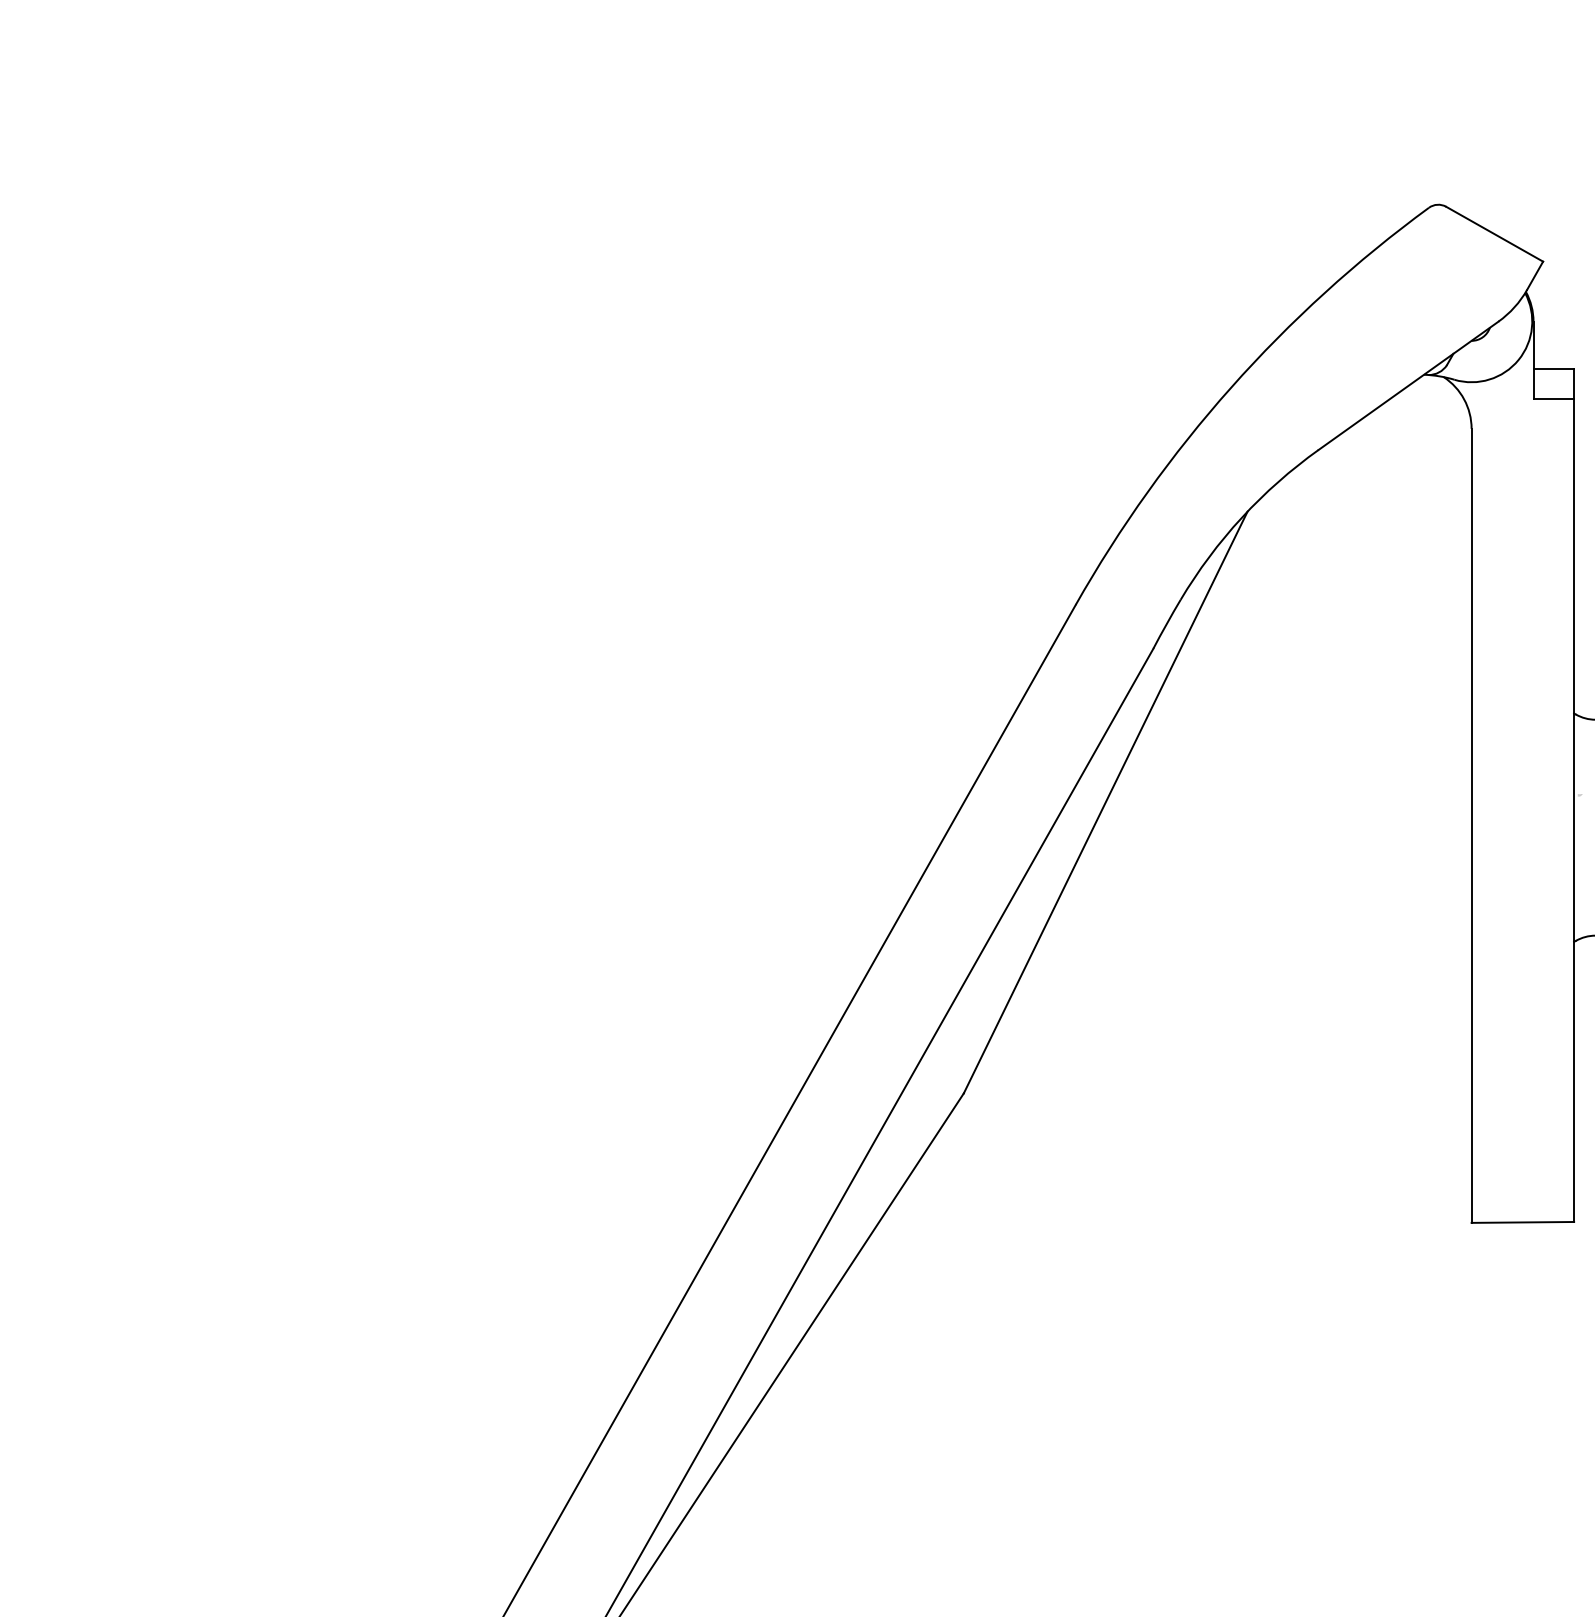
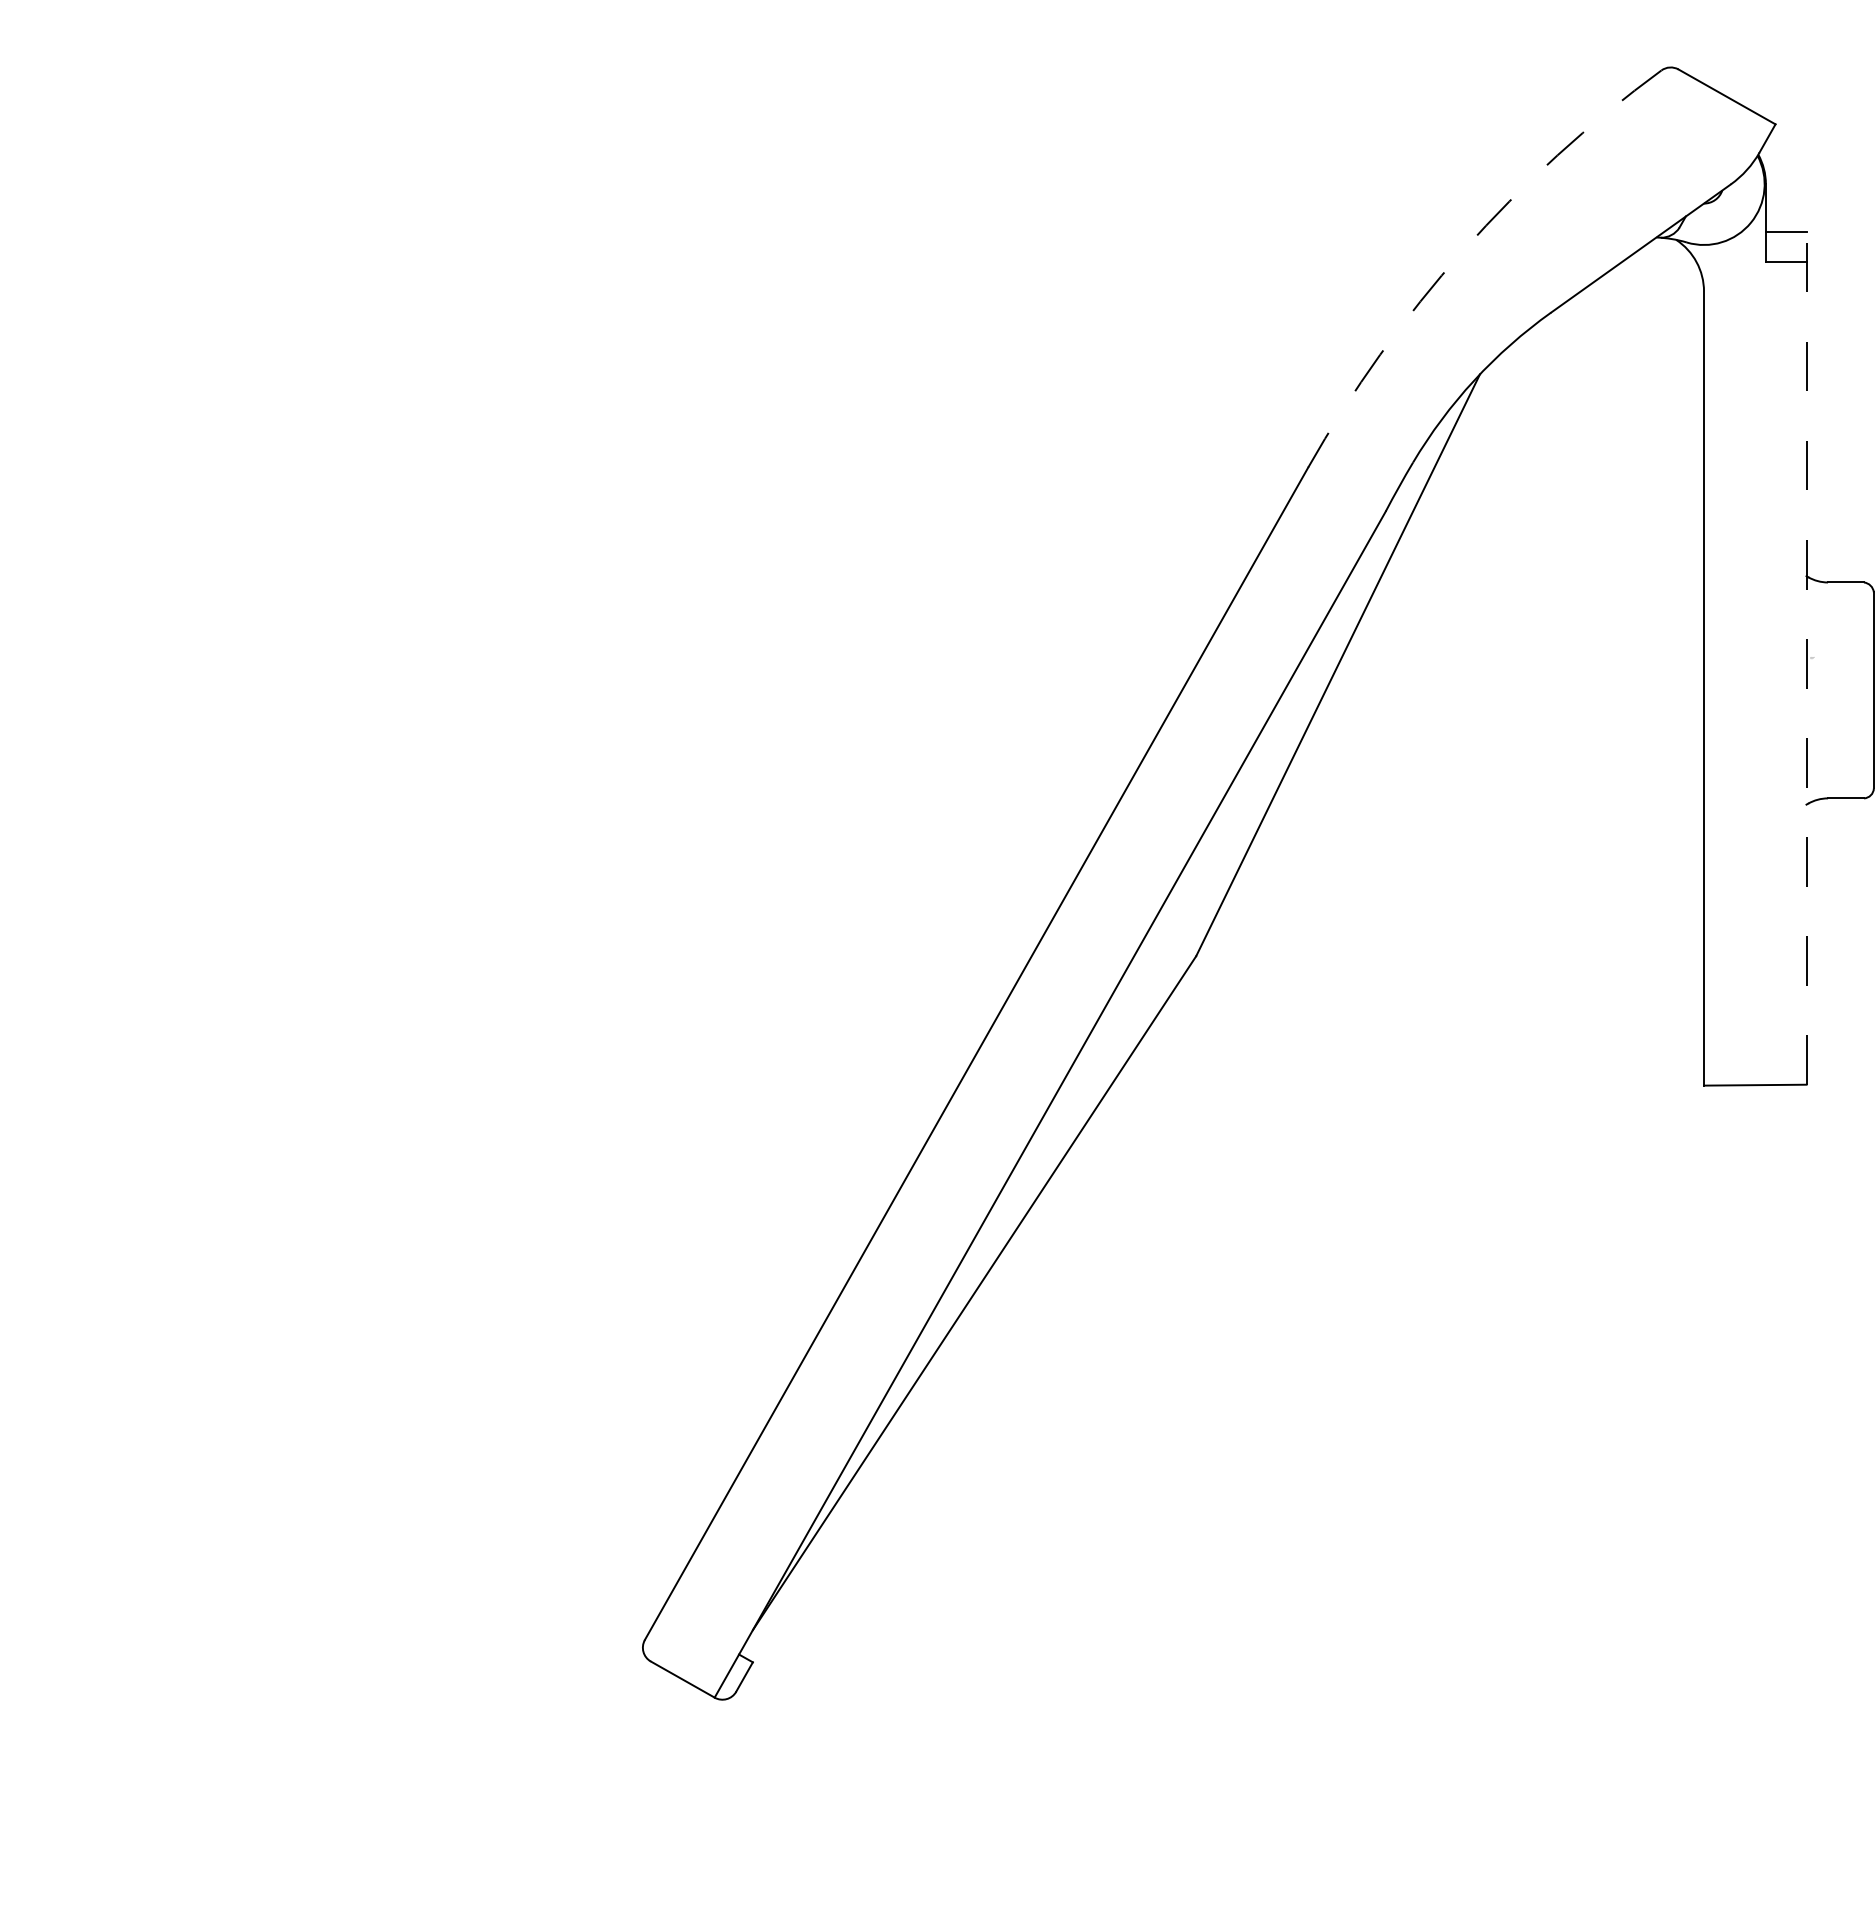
arc: (1231, 387) -> (1463, 250), solid -> dashed
line: (1574, 794) -> (1806, 657), solid -> dashed

